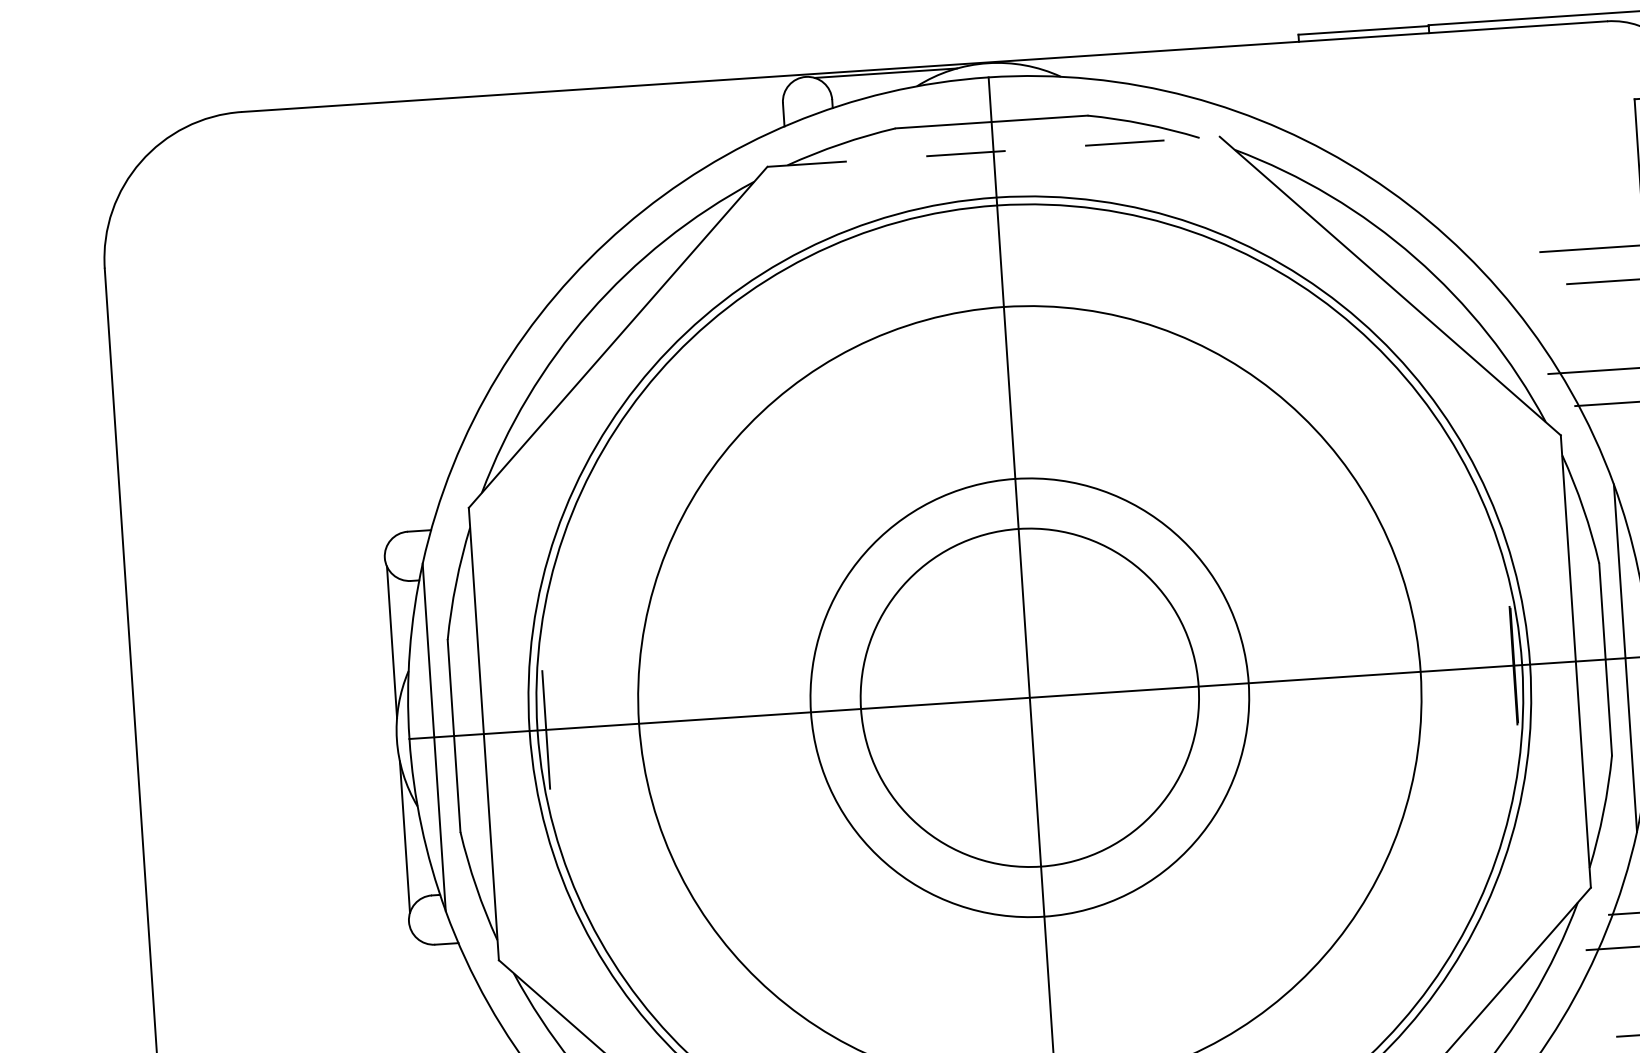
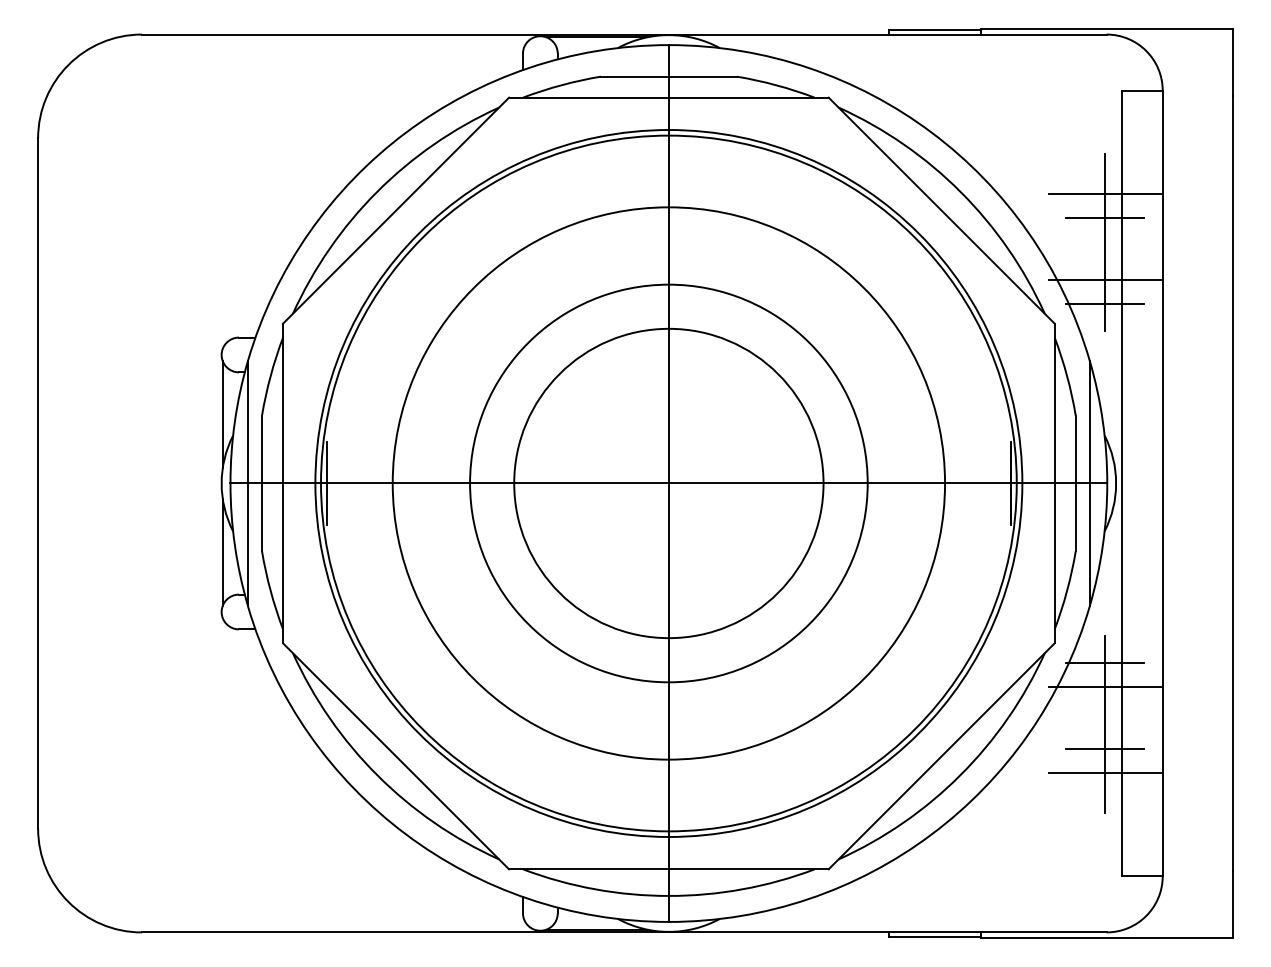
line: (993, 151) -> (668, 97), dashed -> solid
line: (1623, 315) -> (1104, 242), added
circle: (1029, 697) -> (668, 483), size x1.67

